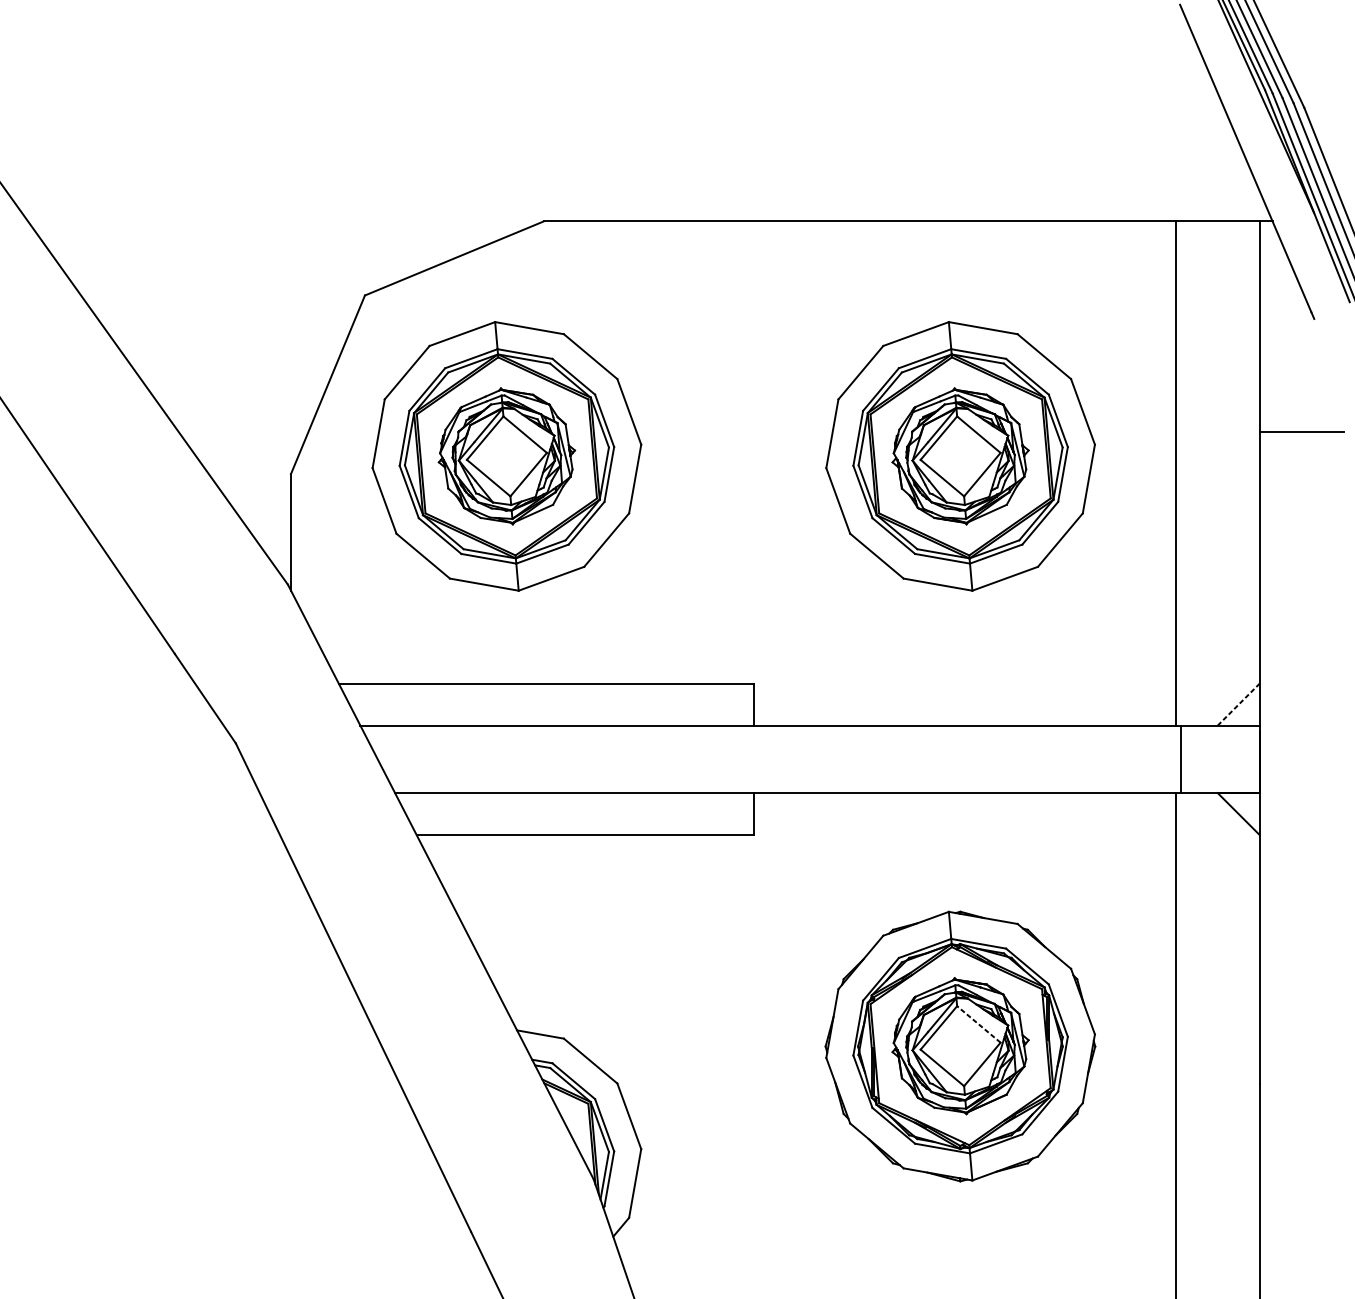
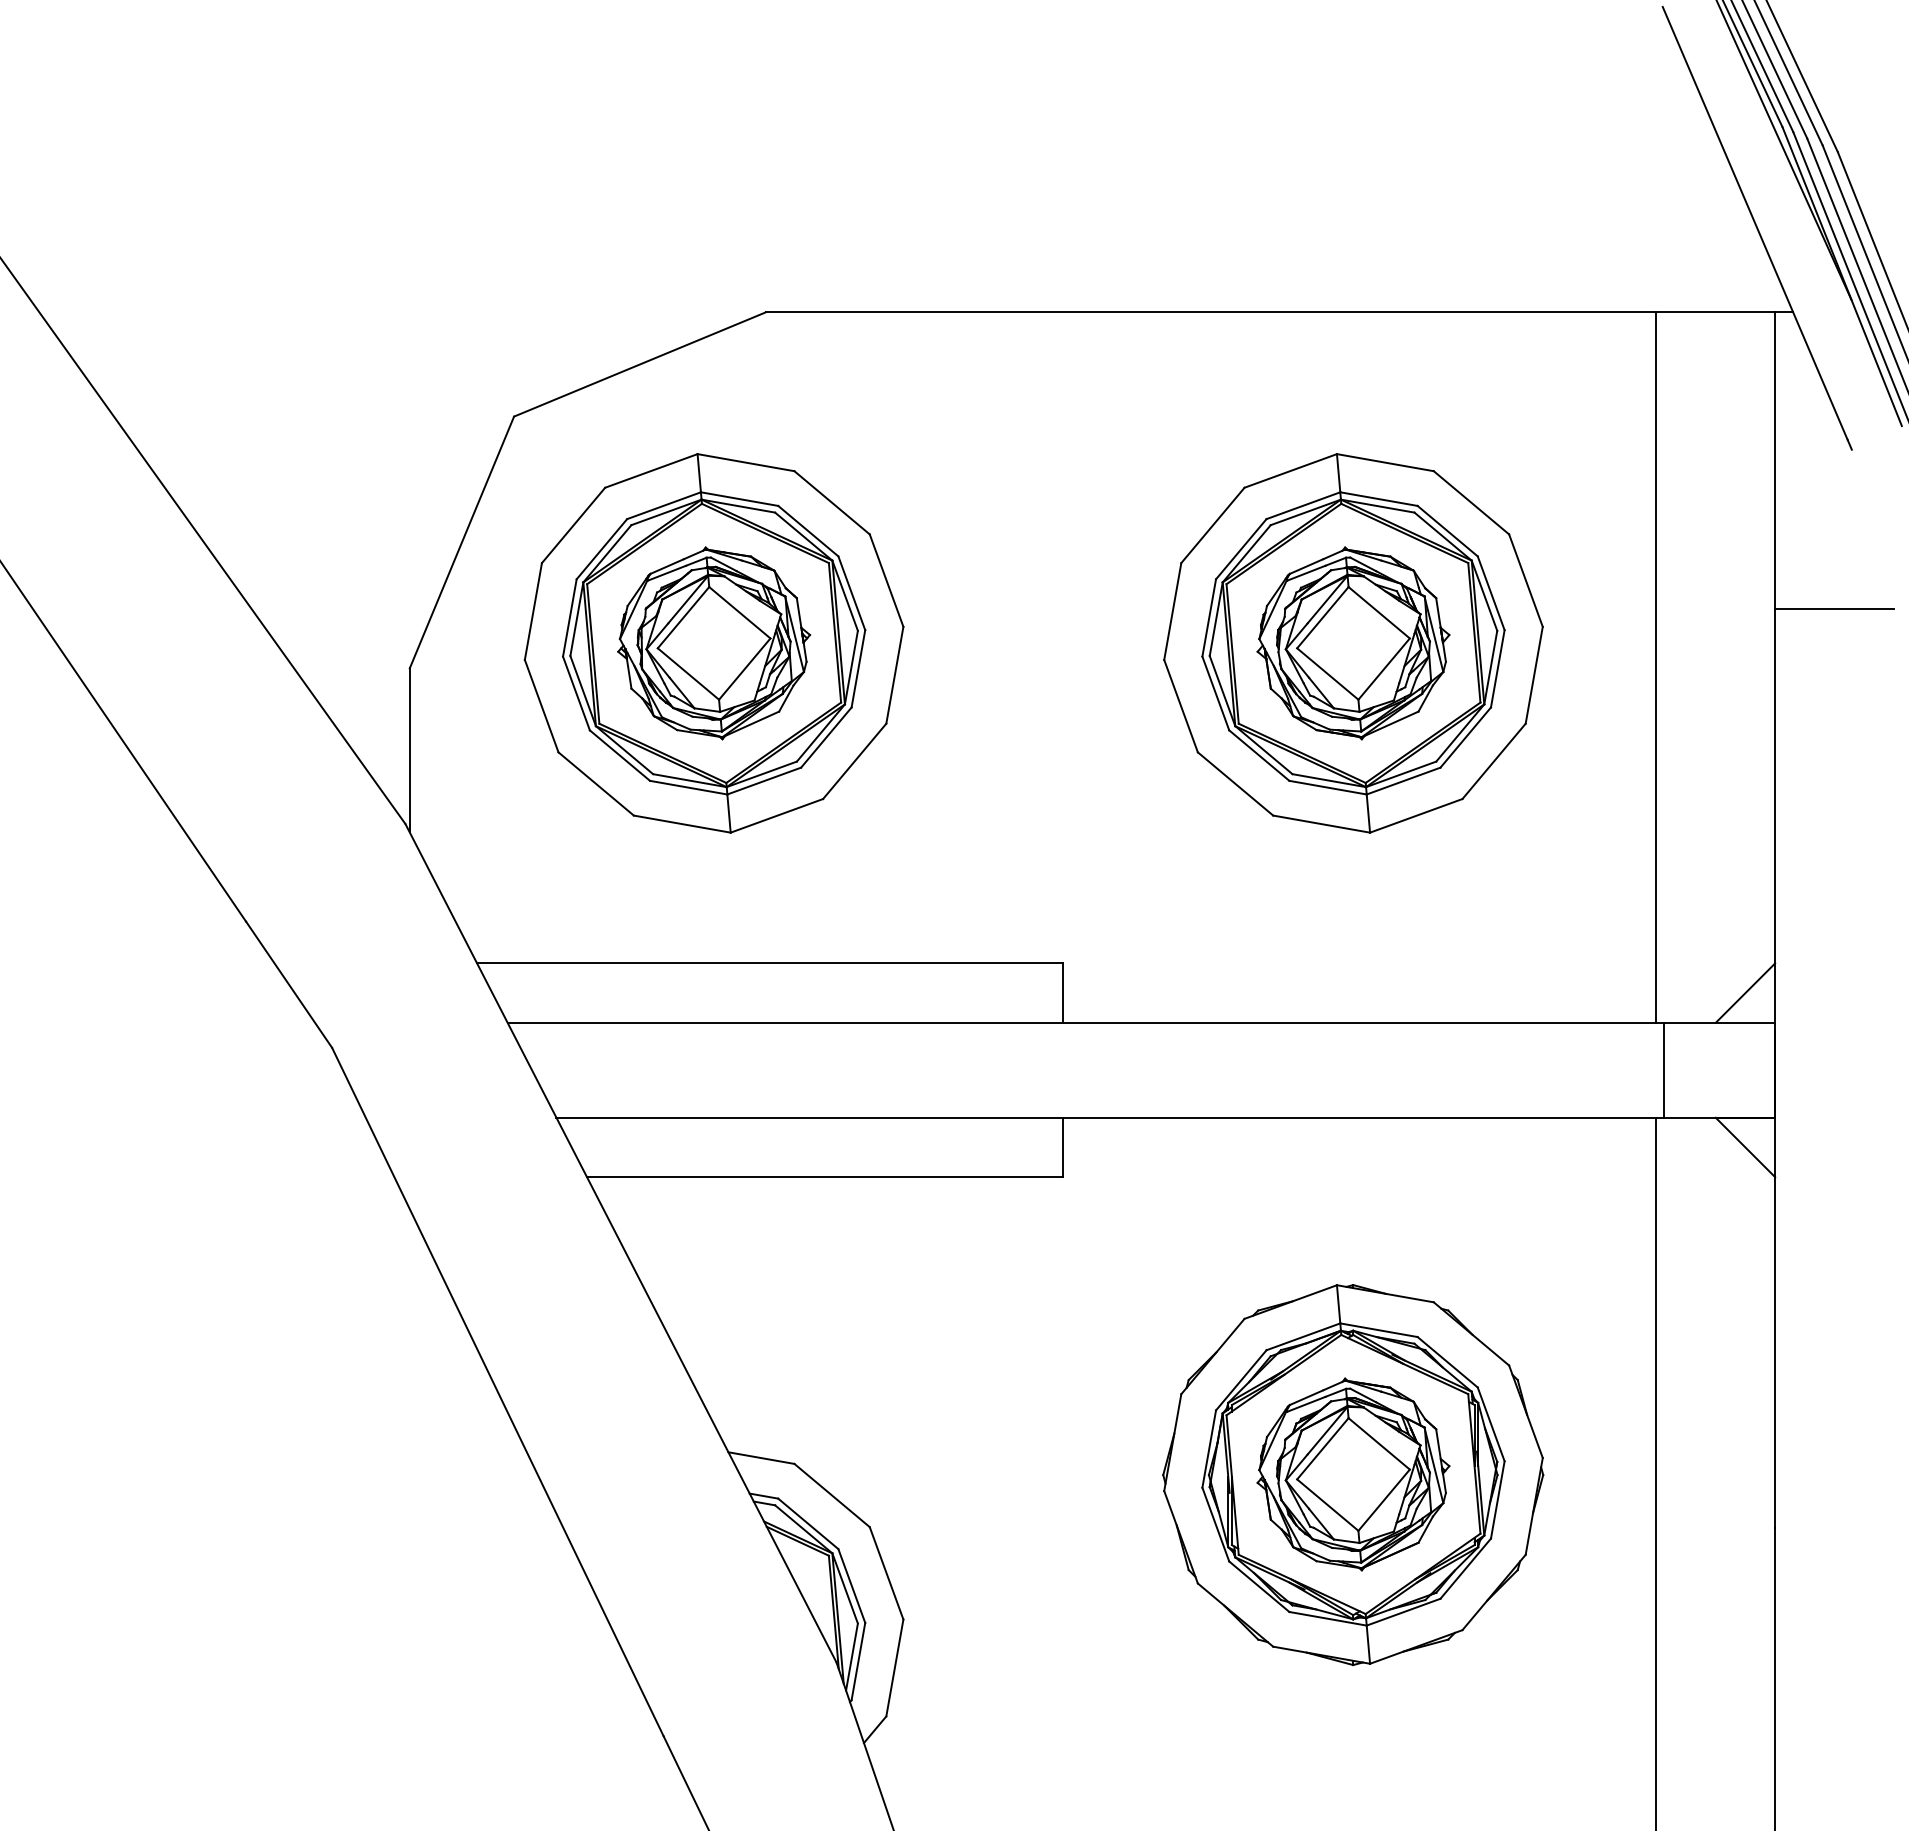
line: (1238, 704) -> (1745, 993), dashed -> solid
line: (979, 1024) -> (1379, 1443), dashed -> solid

